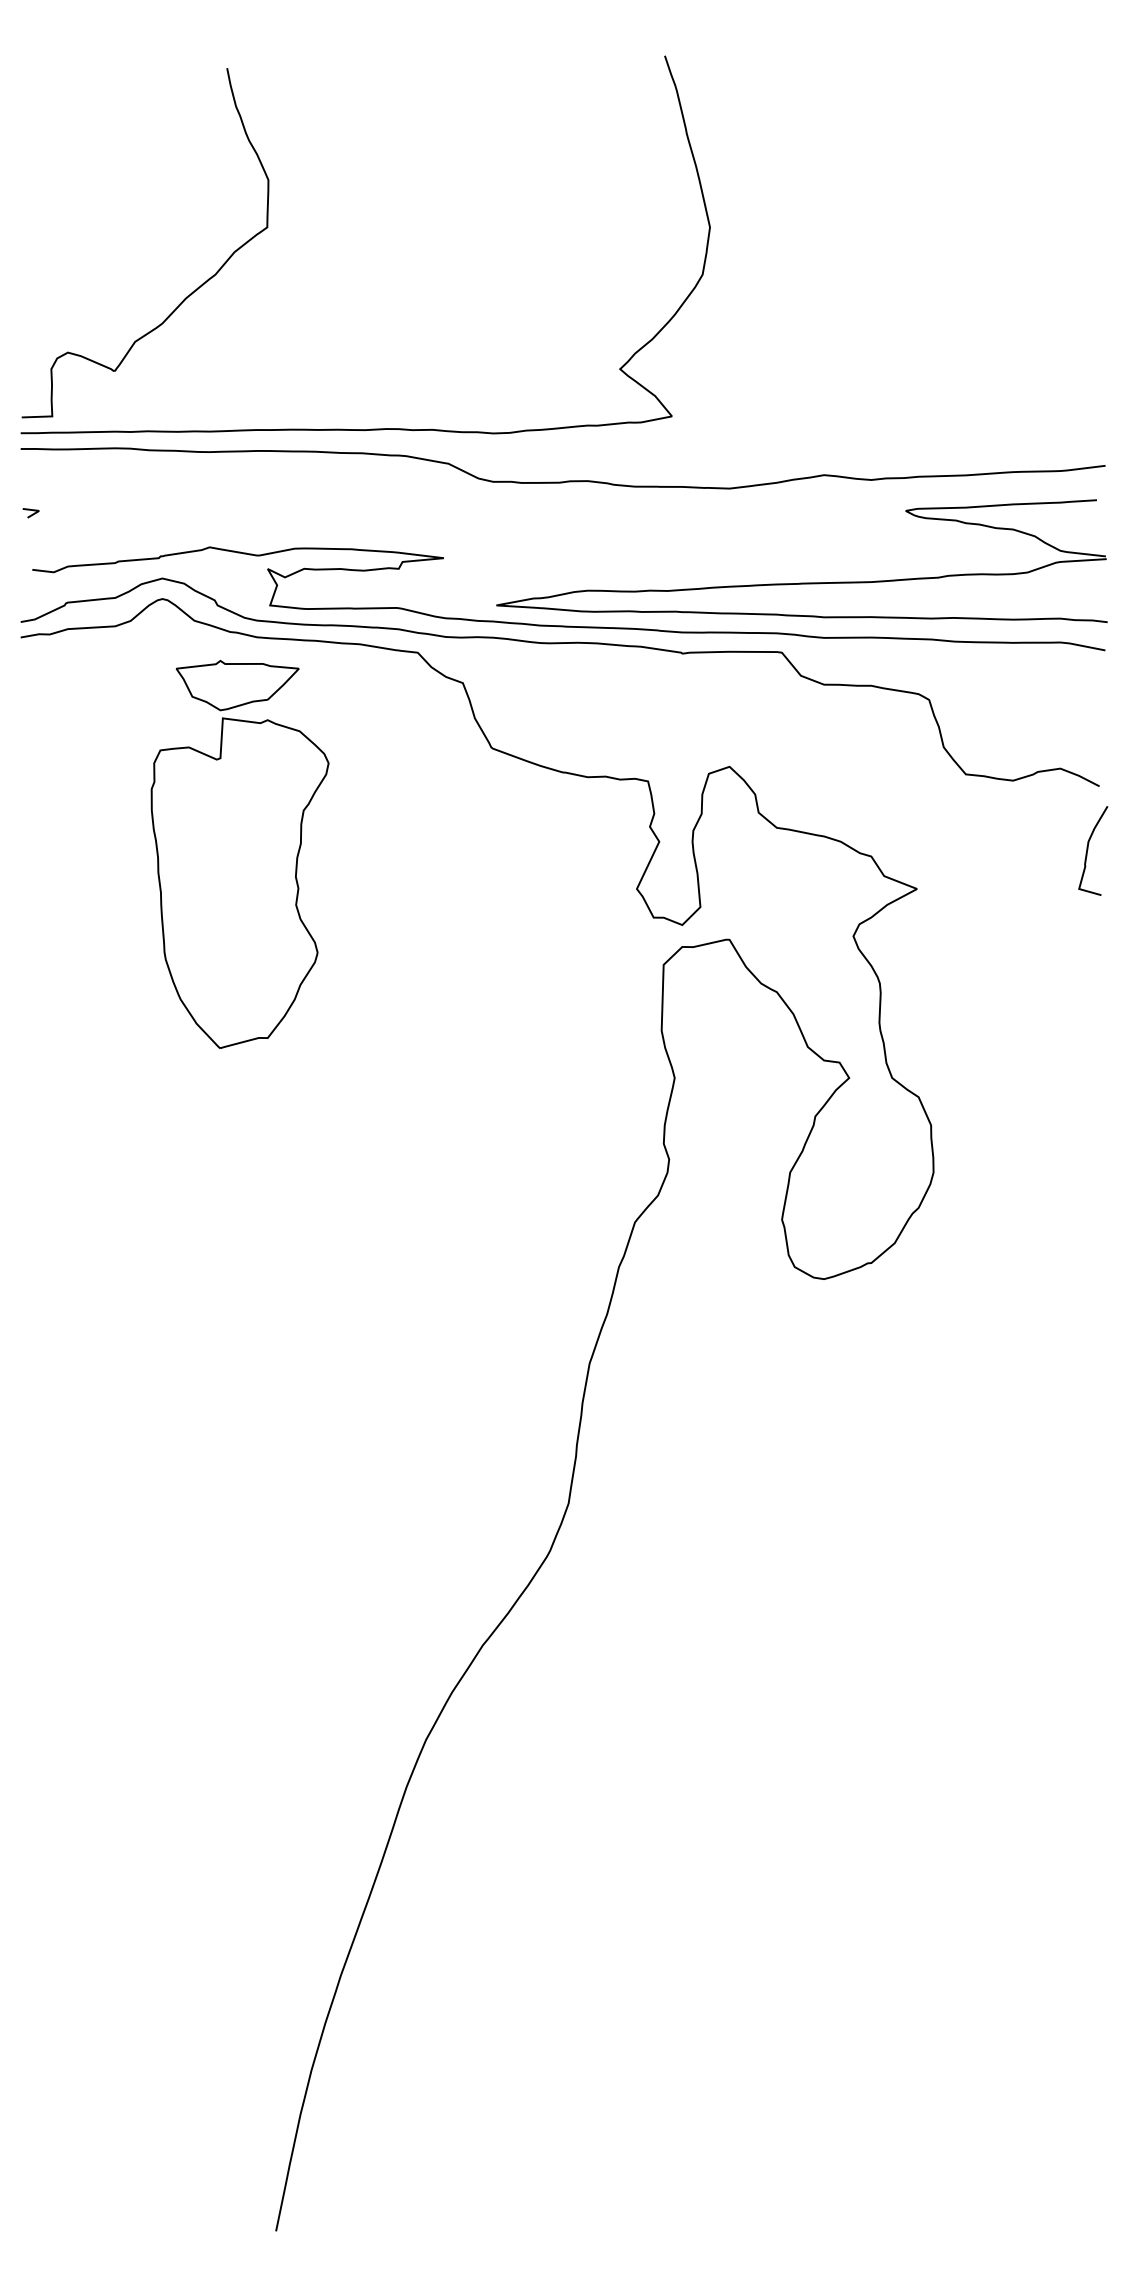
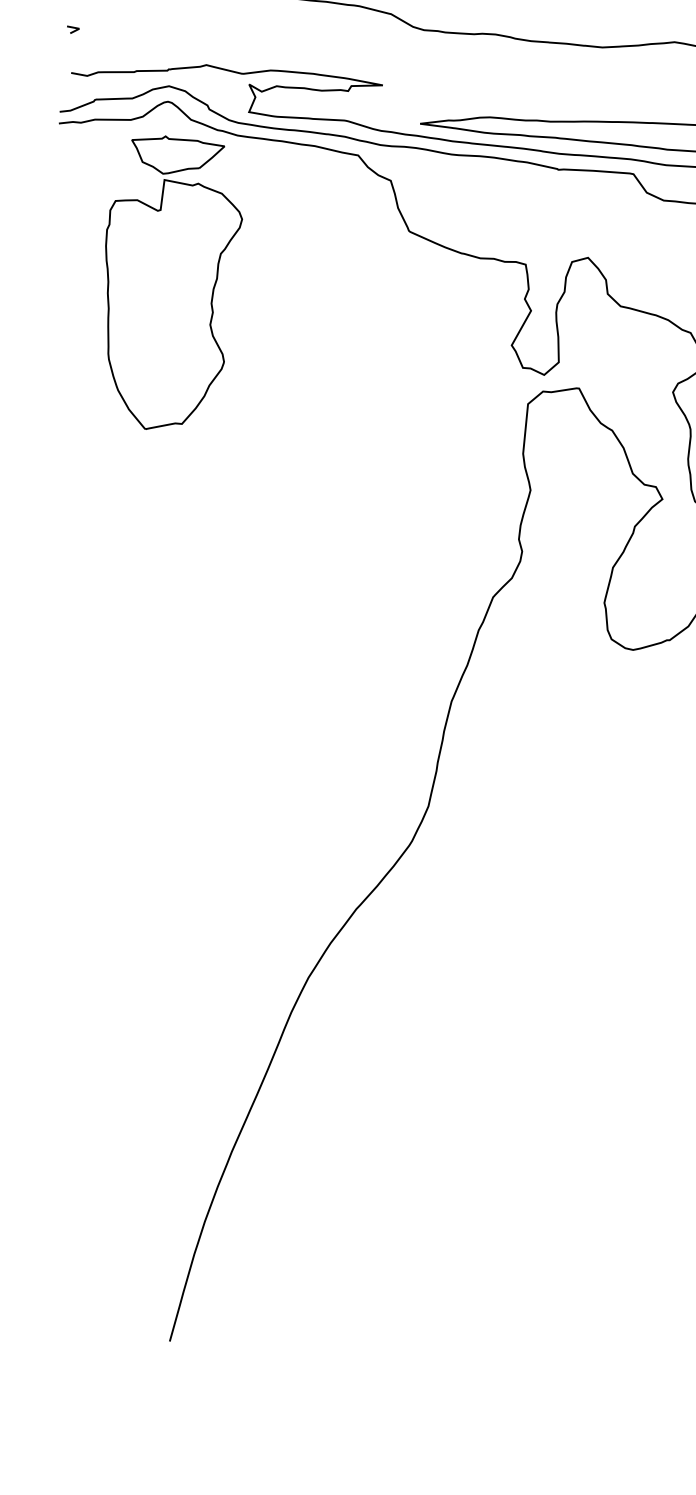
part: (239, 853) -> (170, 282), moved

